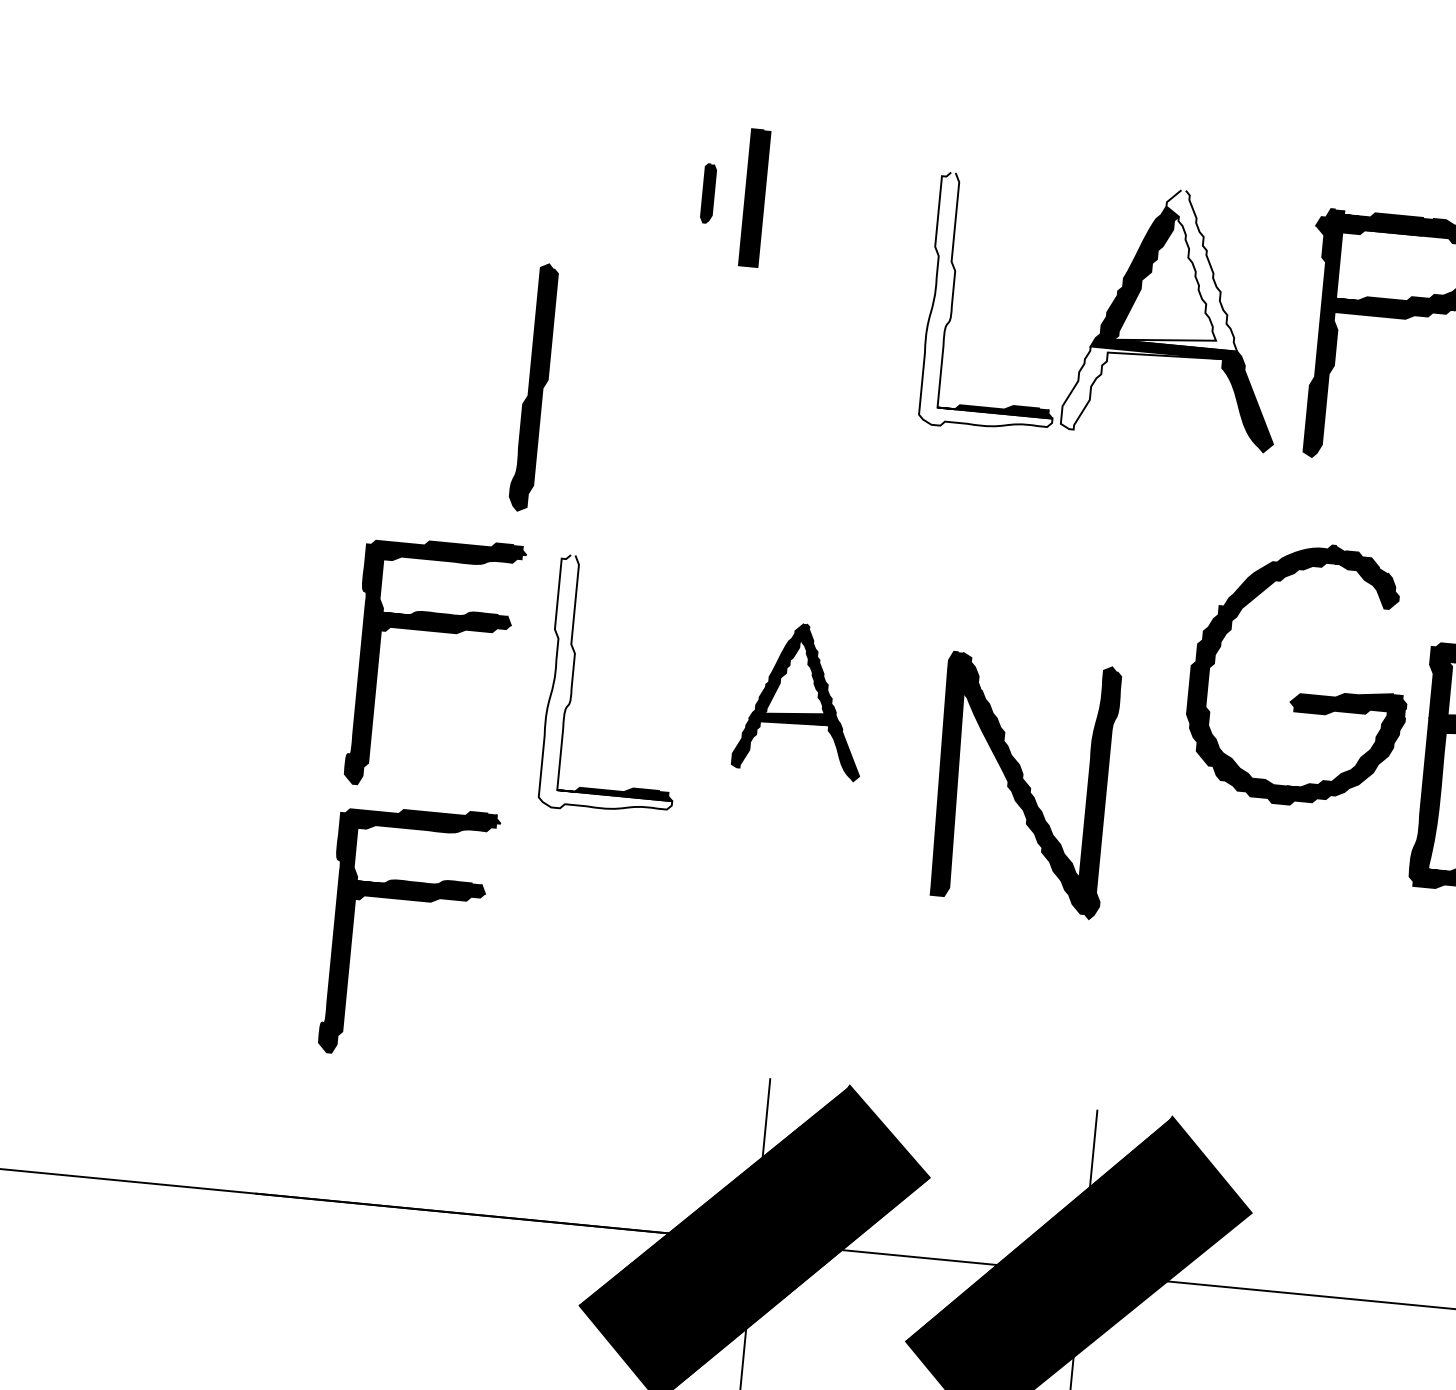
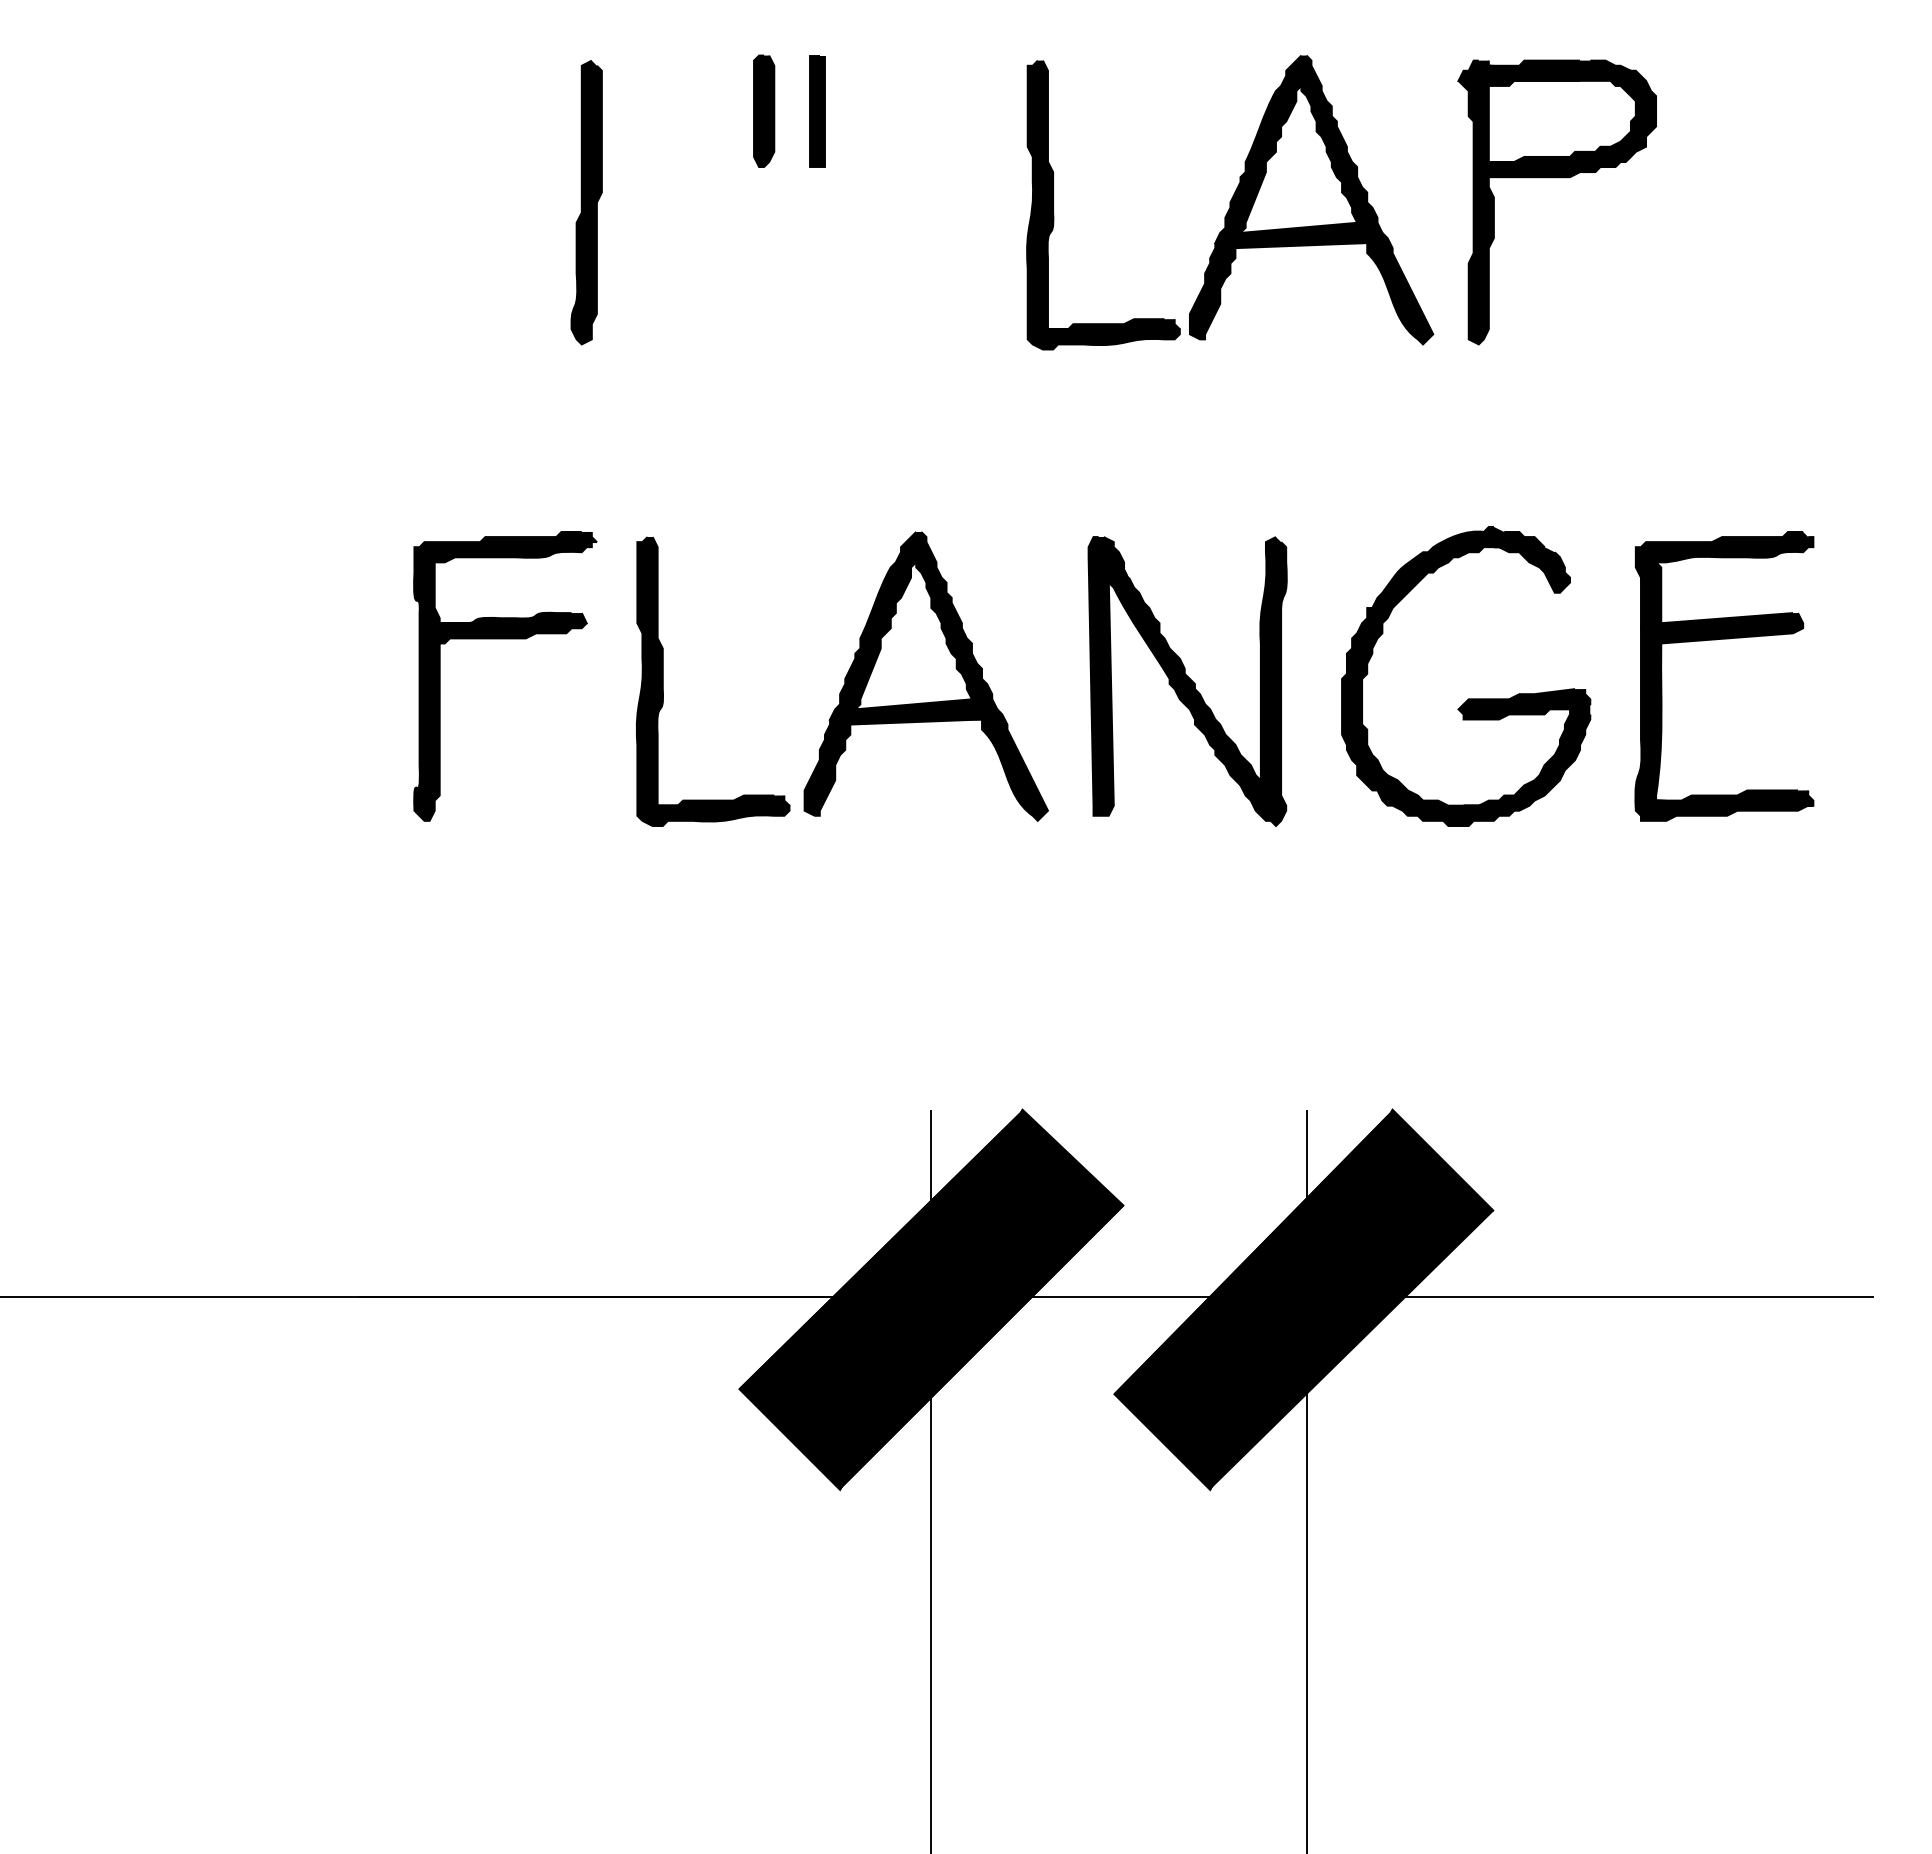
part: (708, 193) -> (764, 110), size x1.67
part: (754, 198) -> (817, 111), size x0.71
fill: (1182, 267) -> (1311, 143), added
fill: (996, 303) -> (1103, 204), added
part: (533, 387) -> (586, 202), moved
fill: (1141, 393) -> (1278, 291), added
fill: (615, 686) -> (712, 681), added
part: (1300, 693) -> (1468, 698), moved
part: (801, 699) -> (925, 676), size x1.67
part: (1023, 785) -> (1187, 681), moved
part: (412, 900) -> (505, 947), removed

